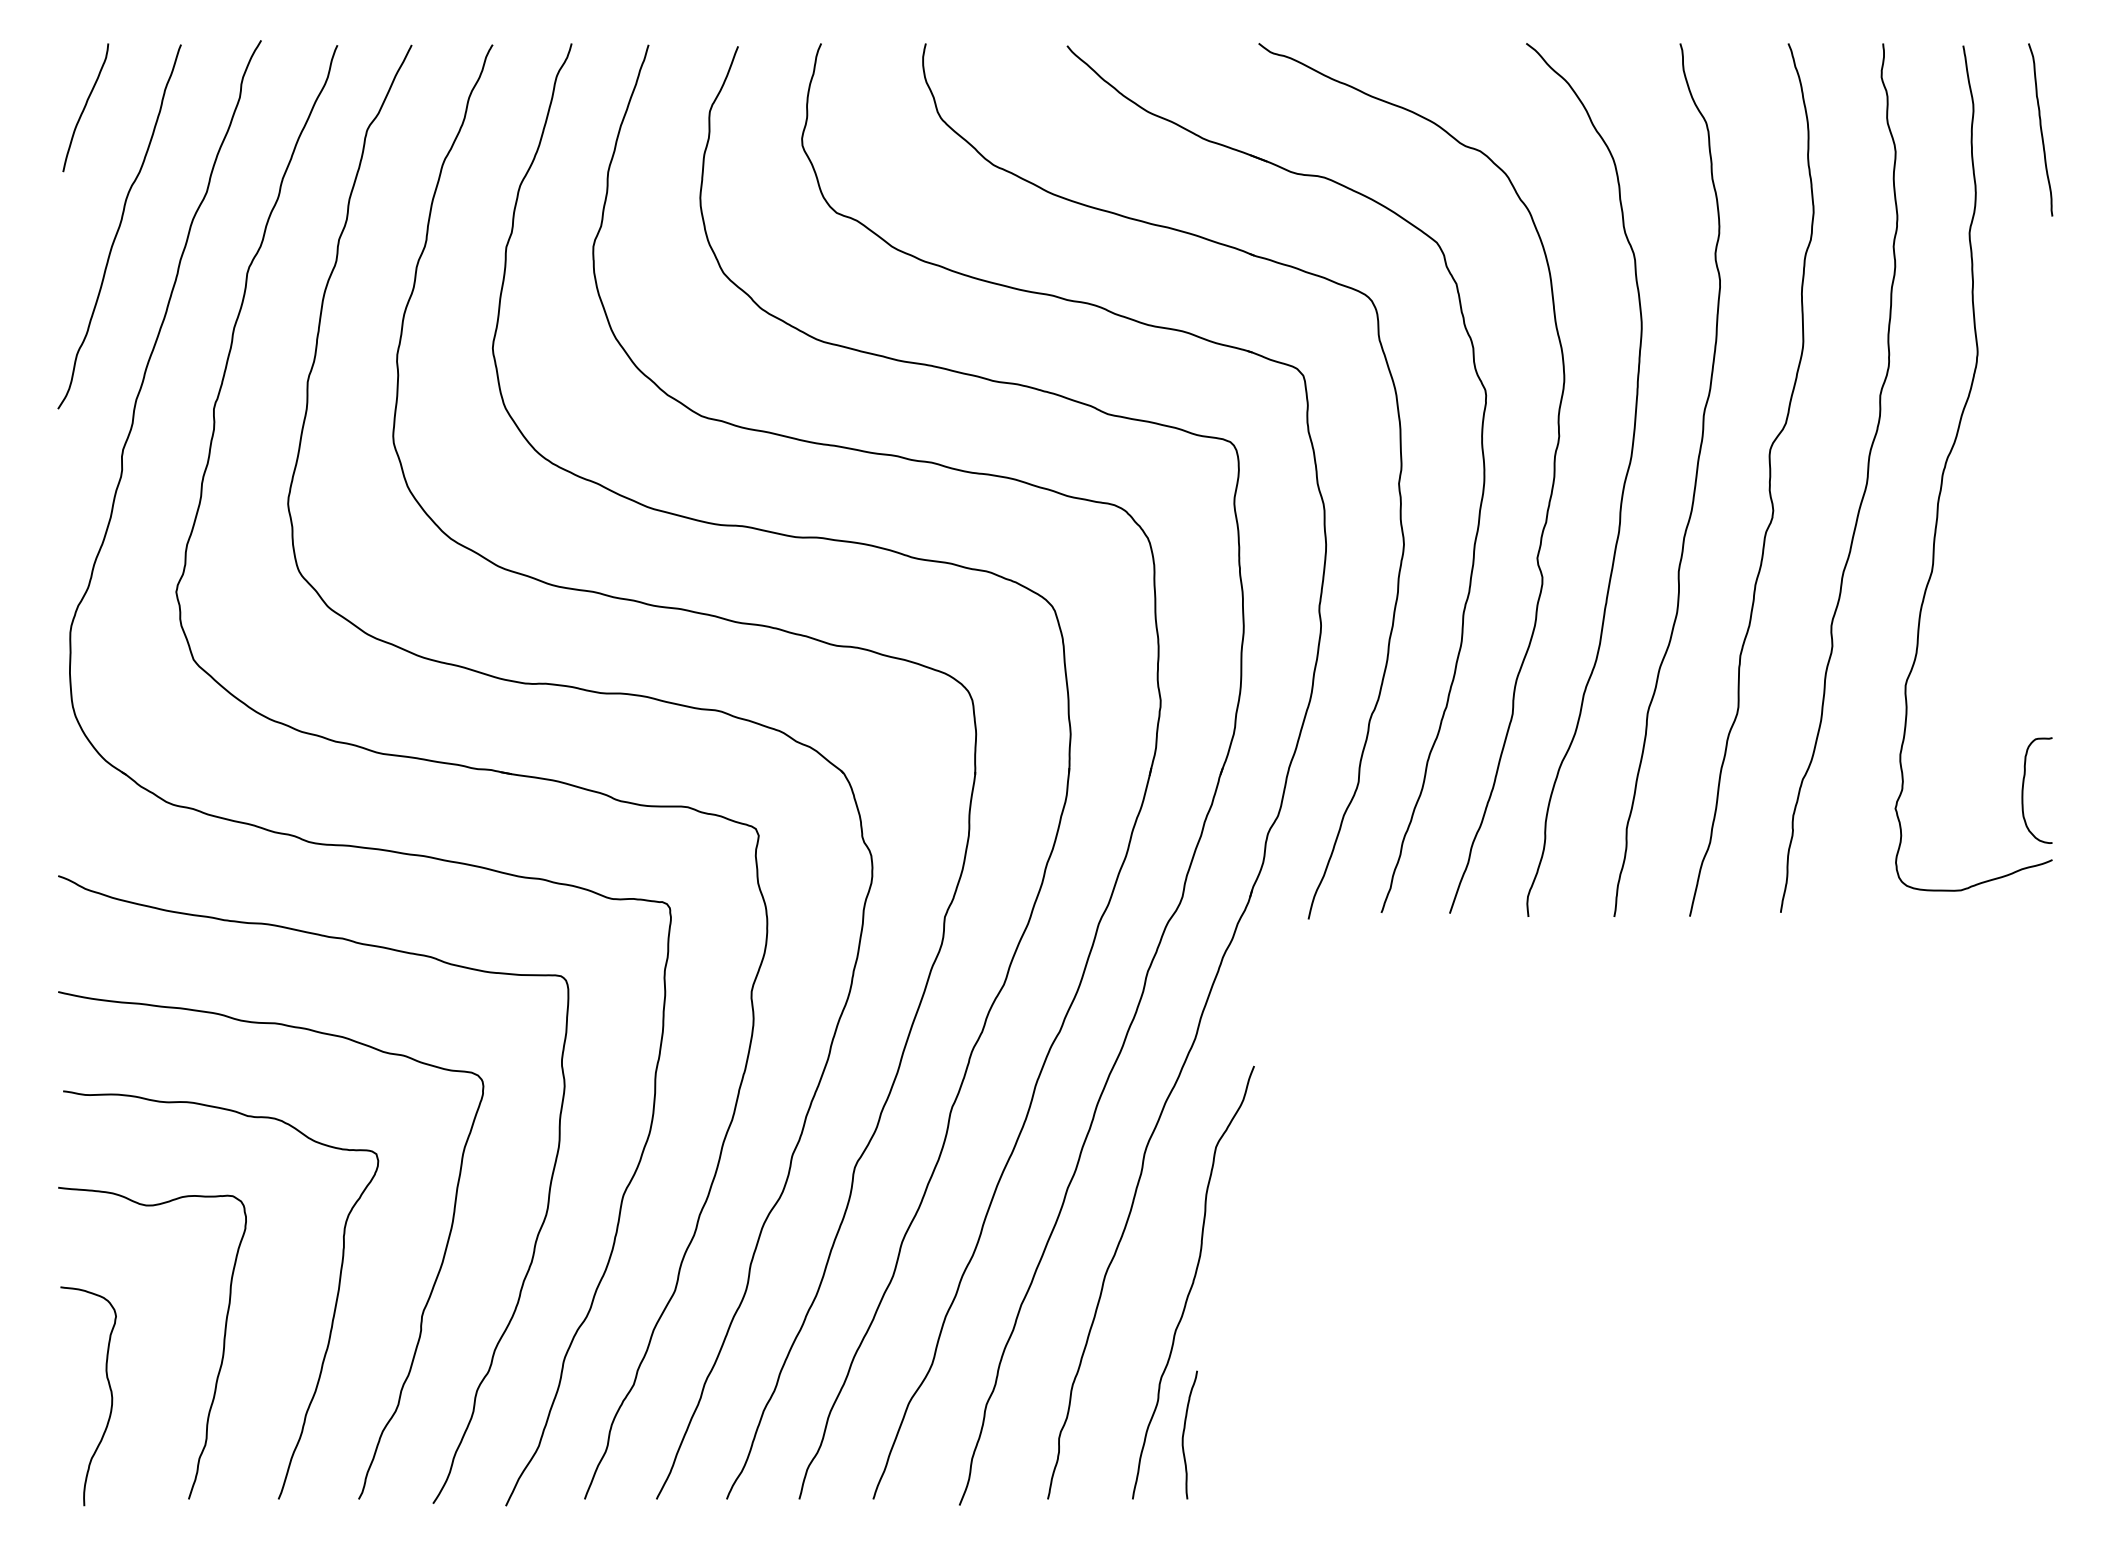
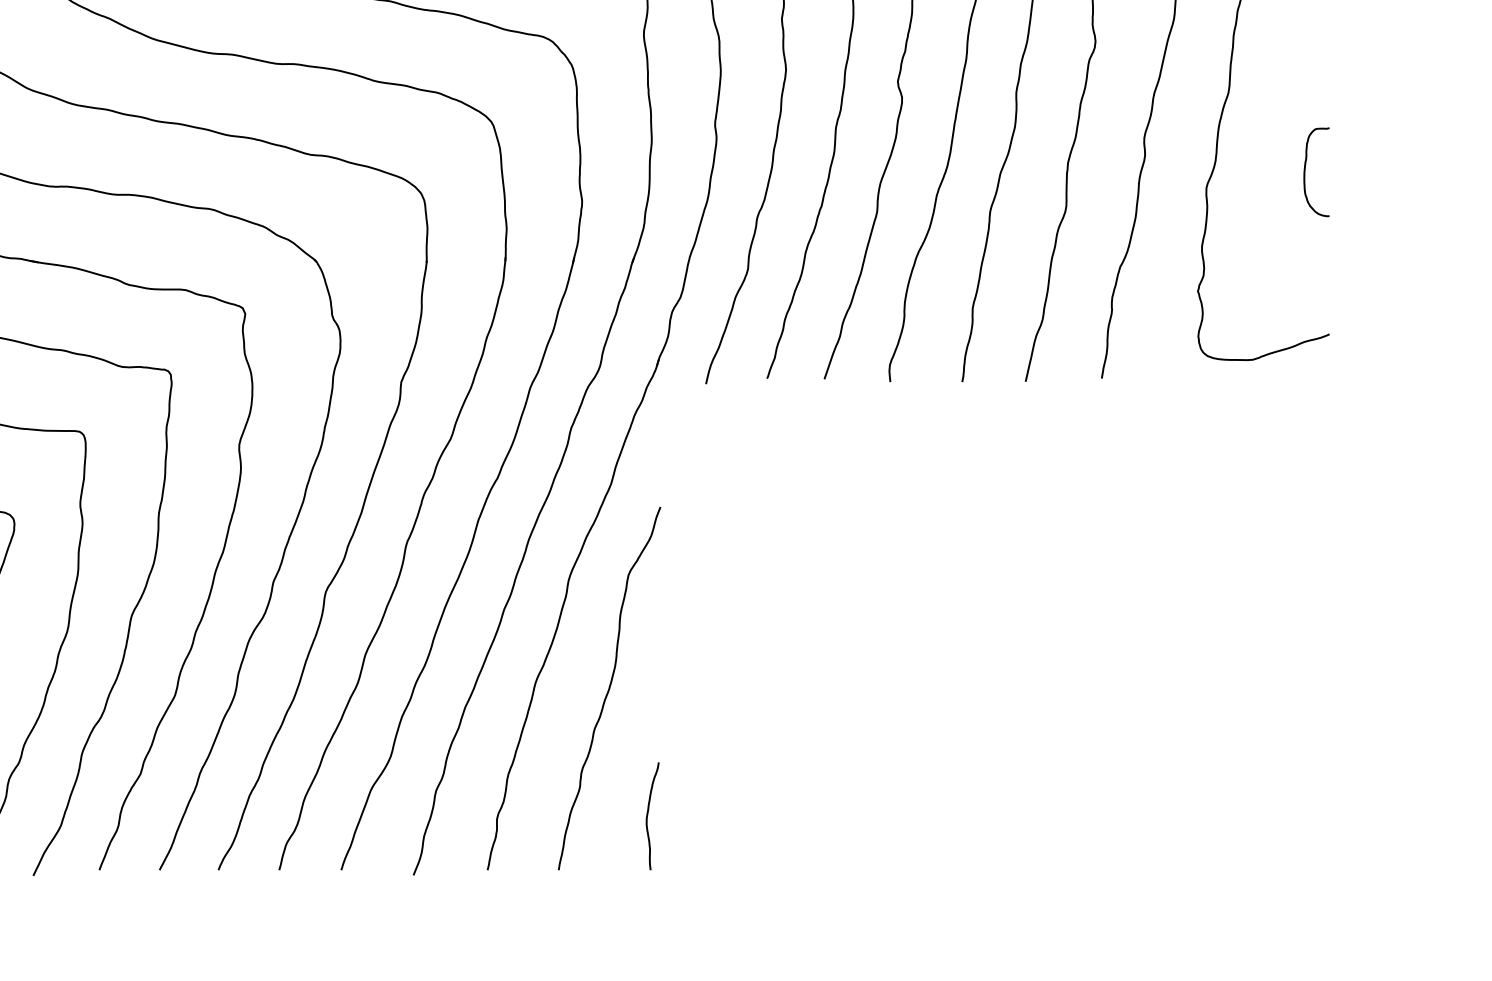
curve: (2023, 790) -> (1305, 172), moved
curve: (1184, 1434) -> (648, 815), moved

